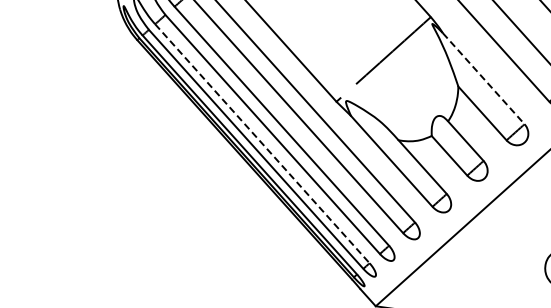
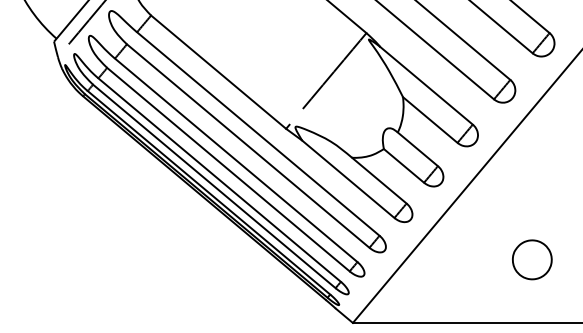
line: (484, 79) -> (427, 86), dashed -> solid
line: (263, 144) -> (220, 180), dashed -> solid

